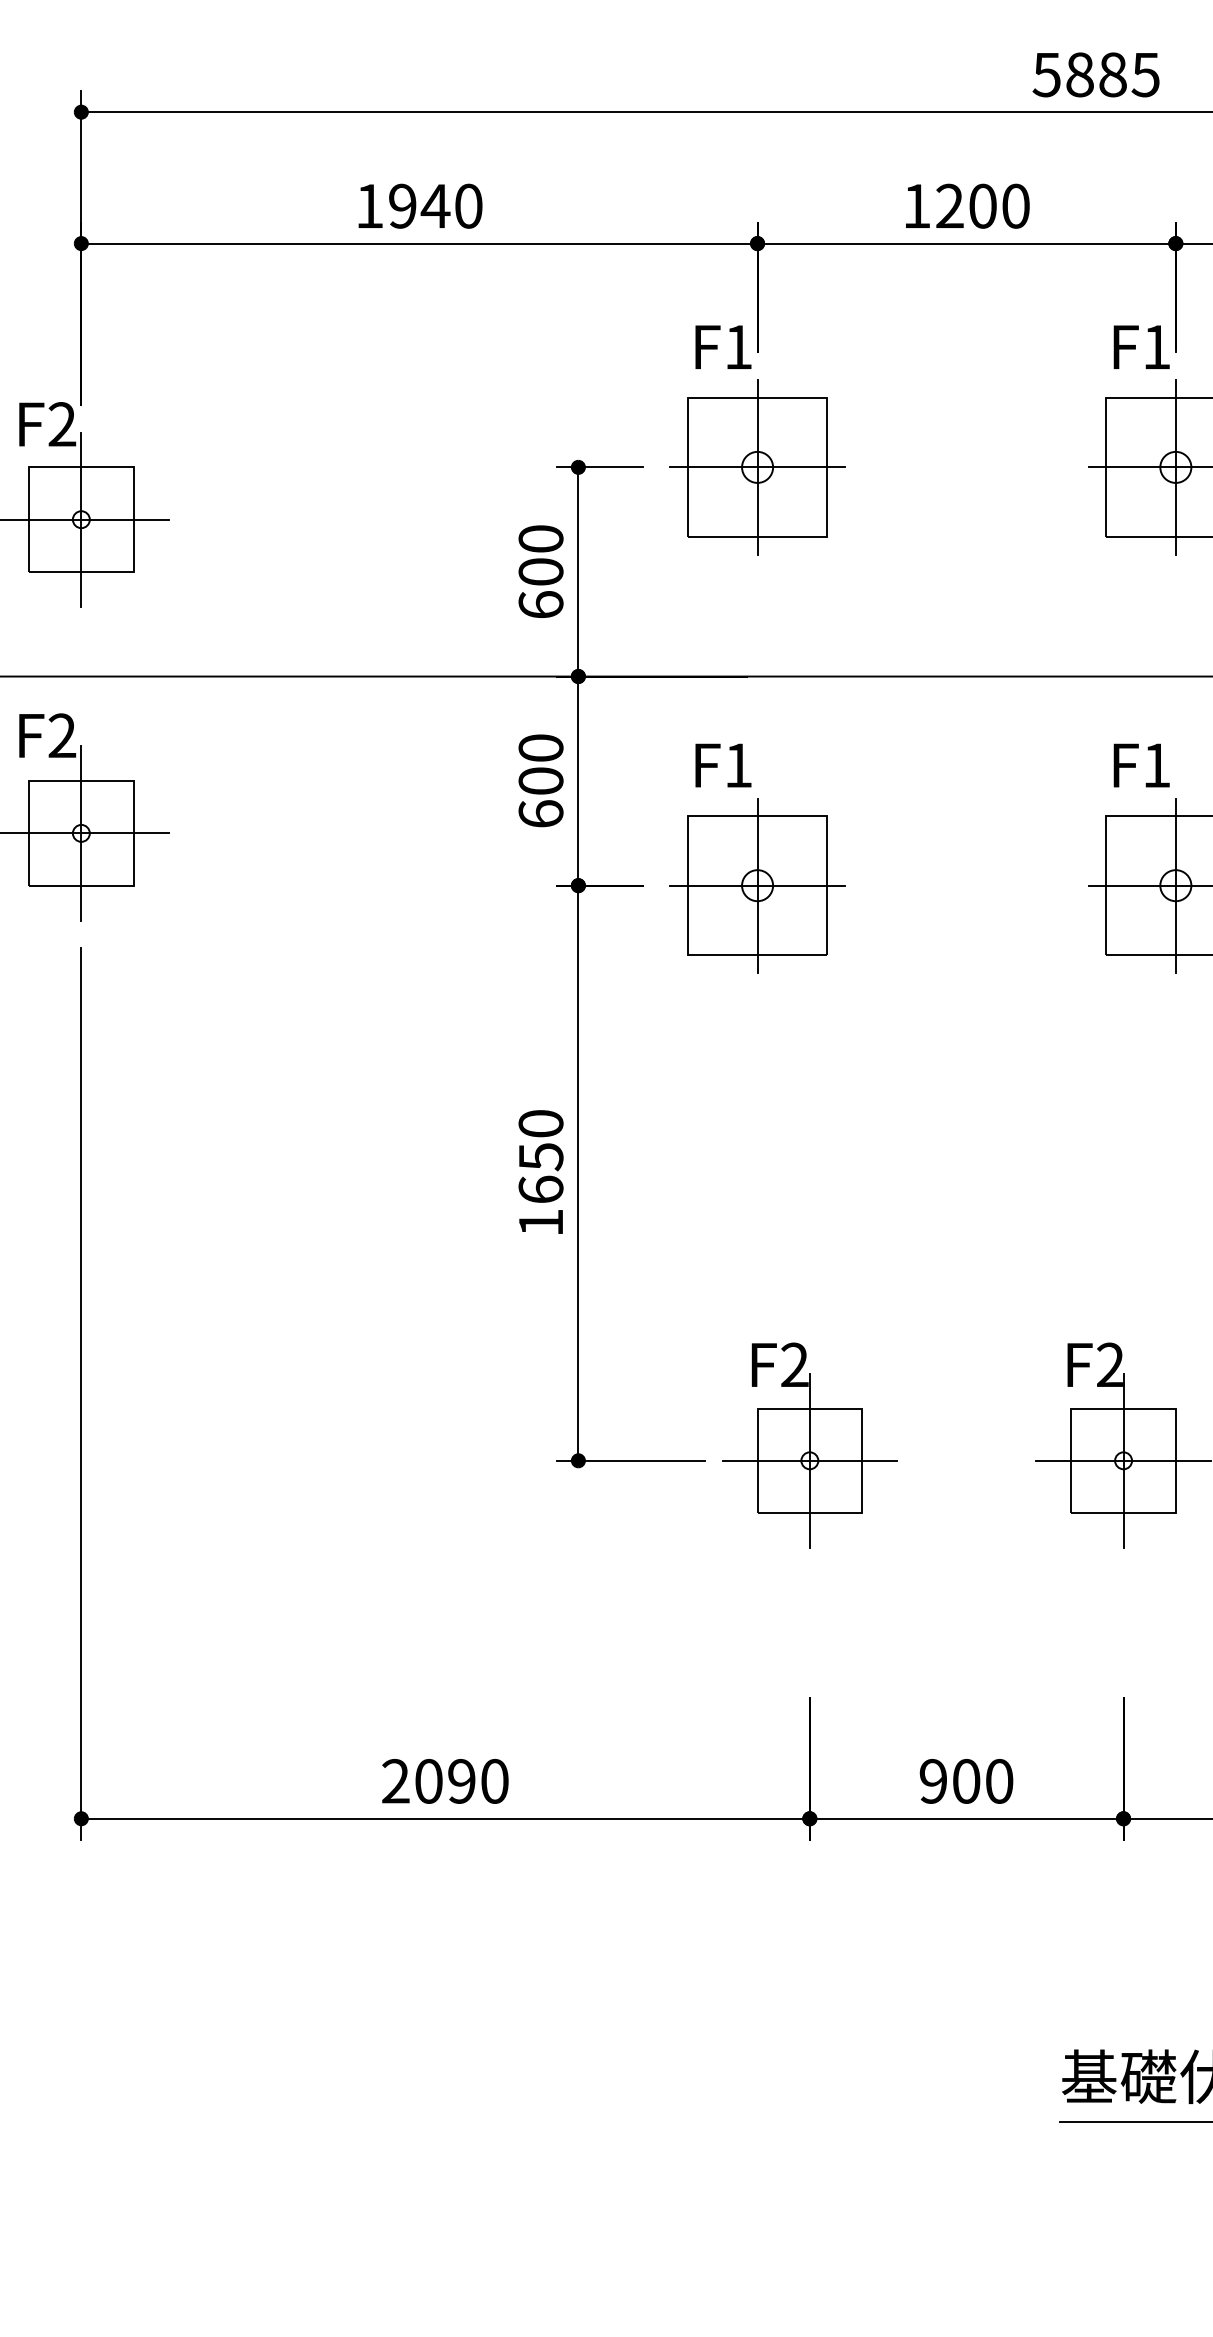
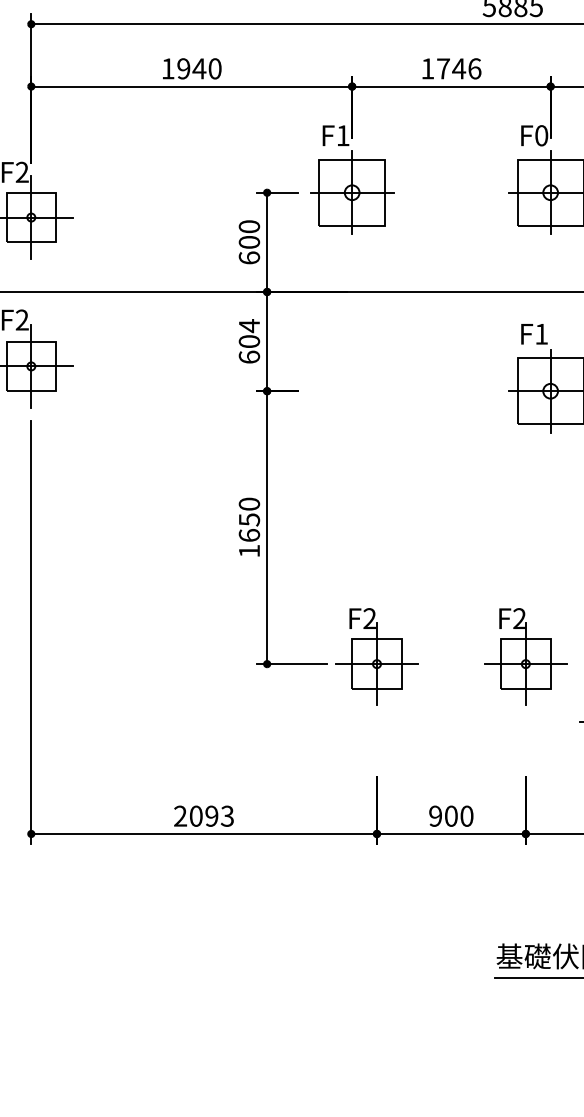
text: (983, 205) -> (459, 68), 1200 -> 1746
text: (1156, 346) -> (541, 135), F1 -> F0
text: (541, 749) -> (249, 326), 600 -> 604
part: (758, 858) -> (352, 378), removed
text: (492, 1779) -> (226, 815), 2090 -> 2093

